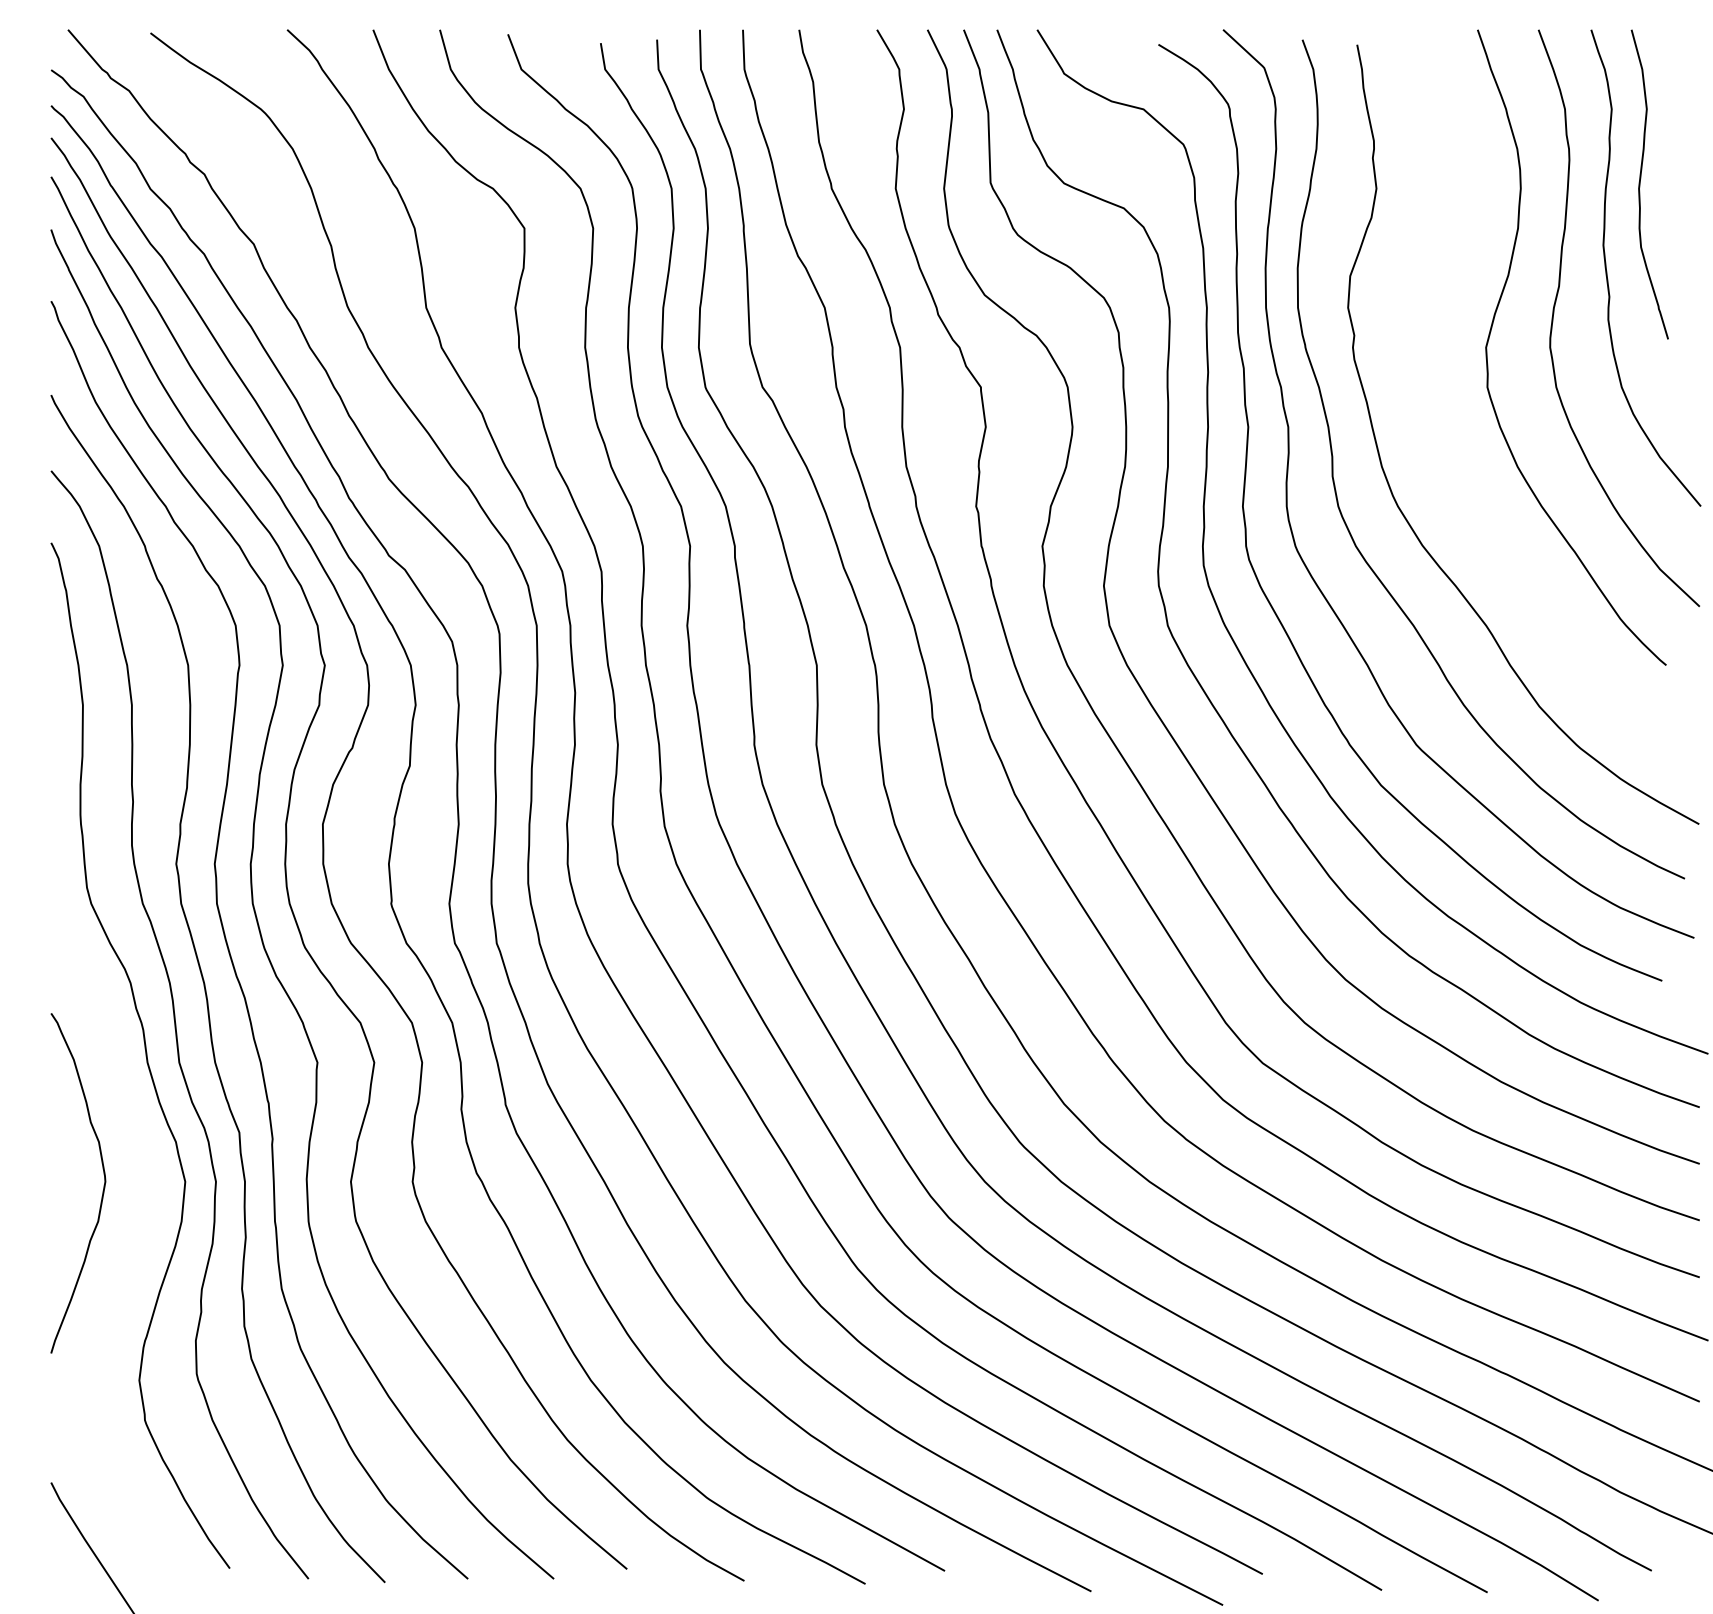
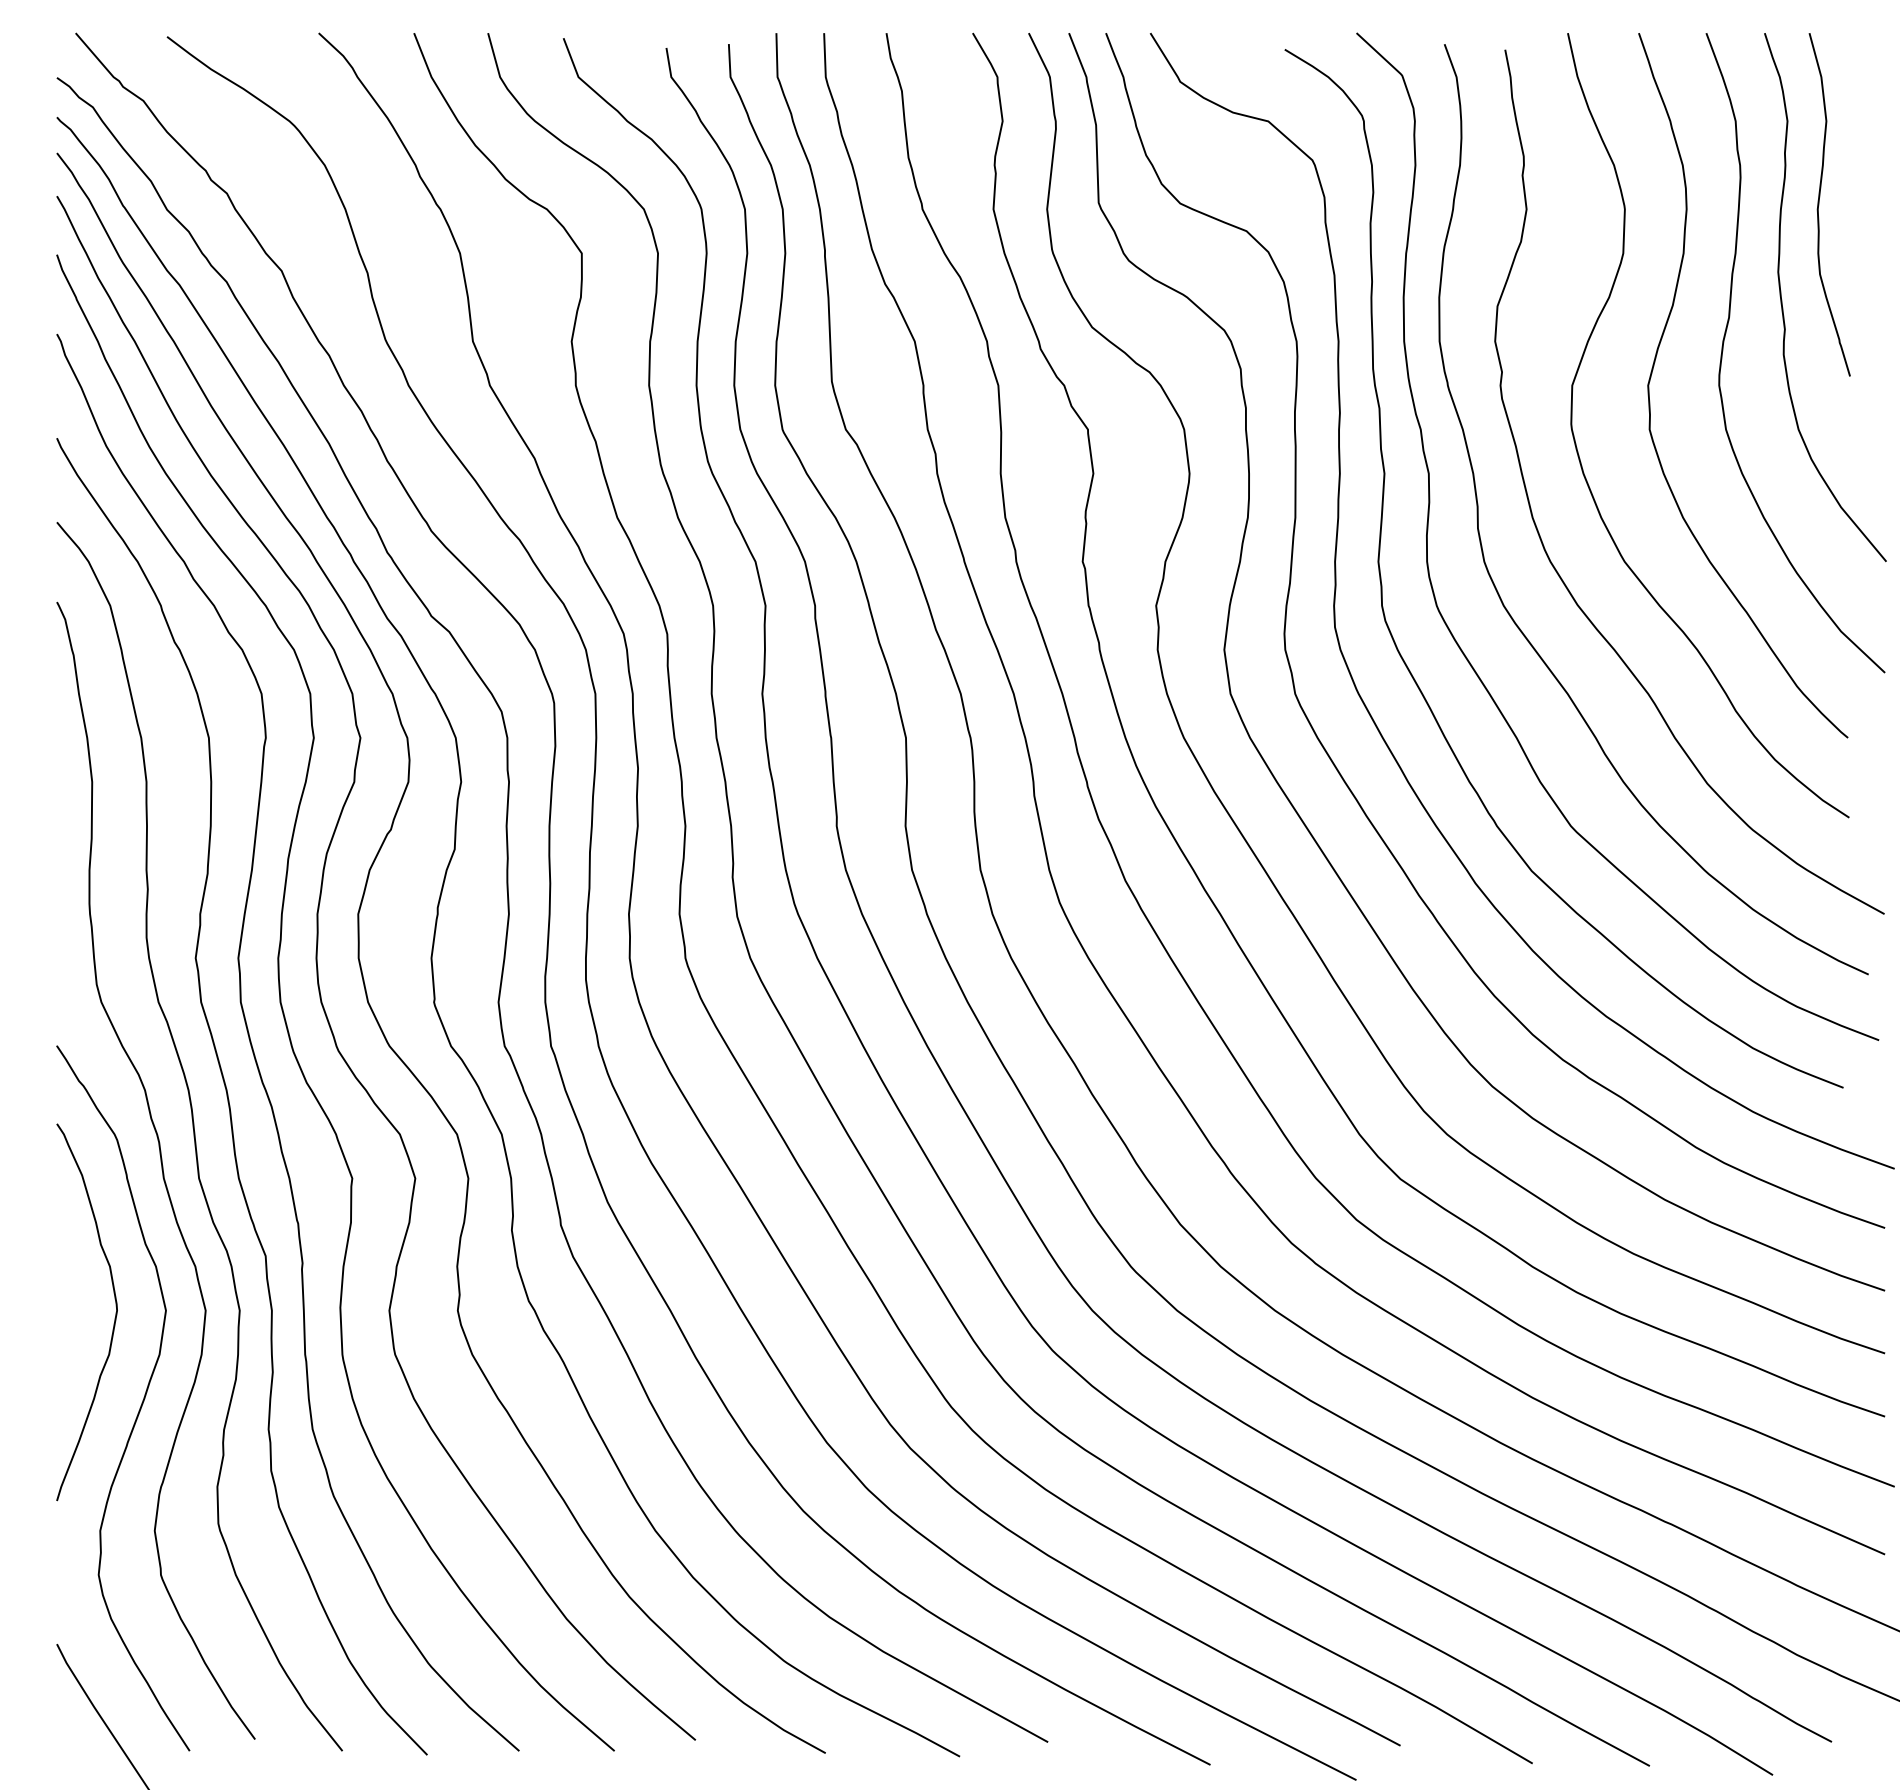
curve: (1425, 413) -> (1580, 458), added
curve: (126, 1267) -> (140, 1405), added

